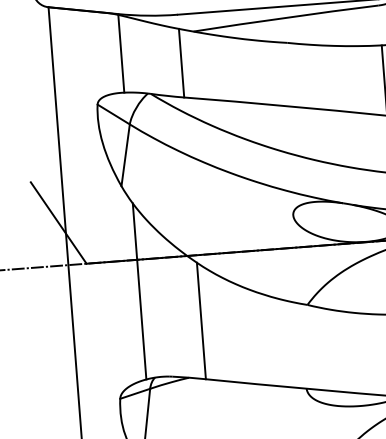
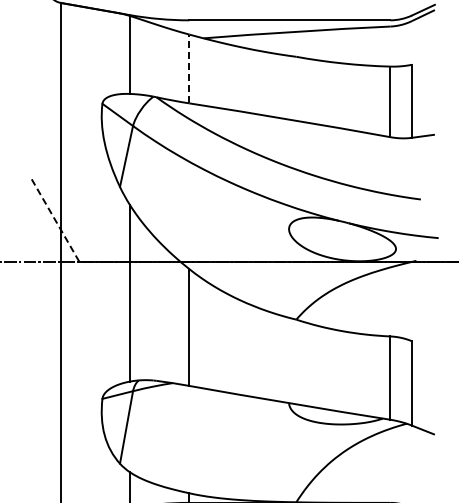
line: (181, 62) -> (189, 68), solid -> dashed
line: (58, 222) -> (54, 218), solid -> dashed

